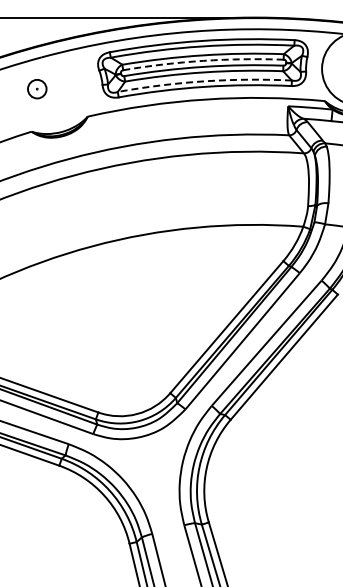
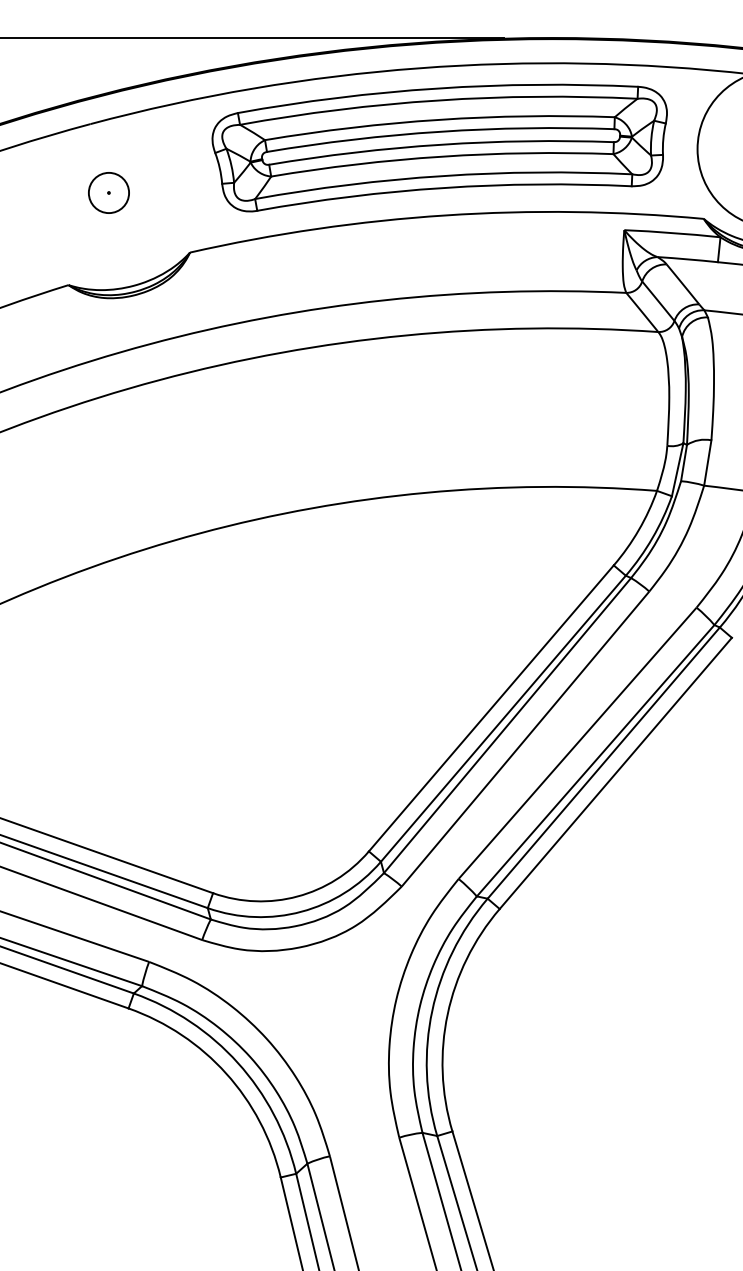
arc: (203, 60) -> (440, 130), dashed -> solid
arc: (204, 81) -> (442, 176), dashed -> solid
part: (37, 89) -> (109, 193), moved

